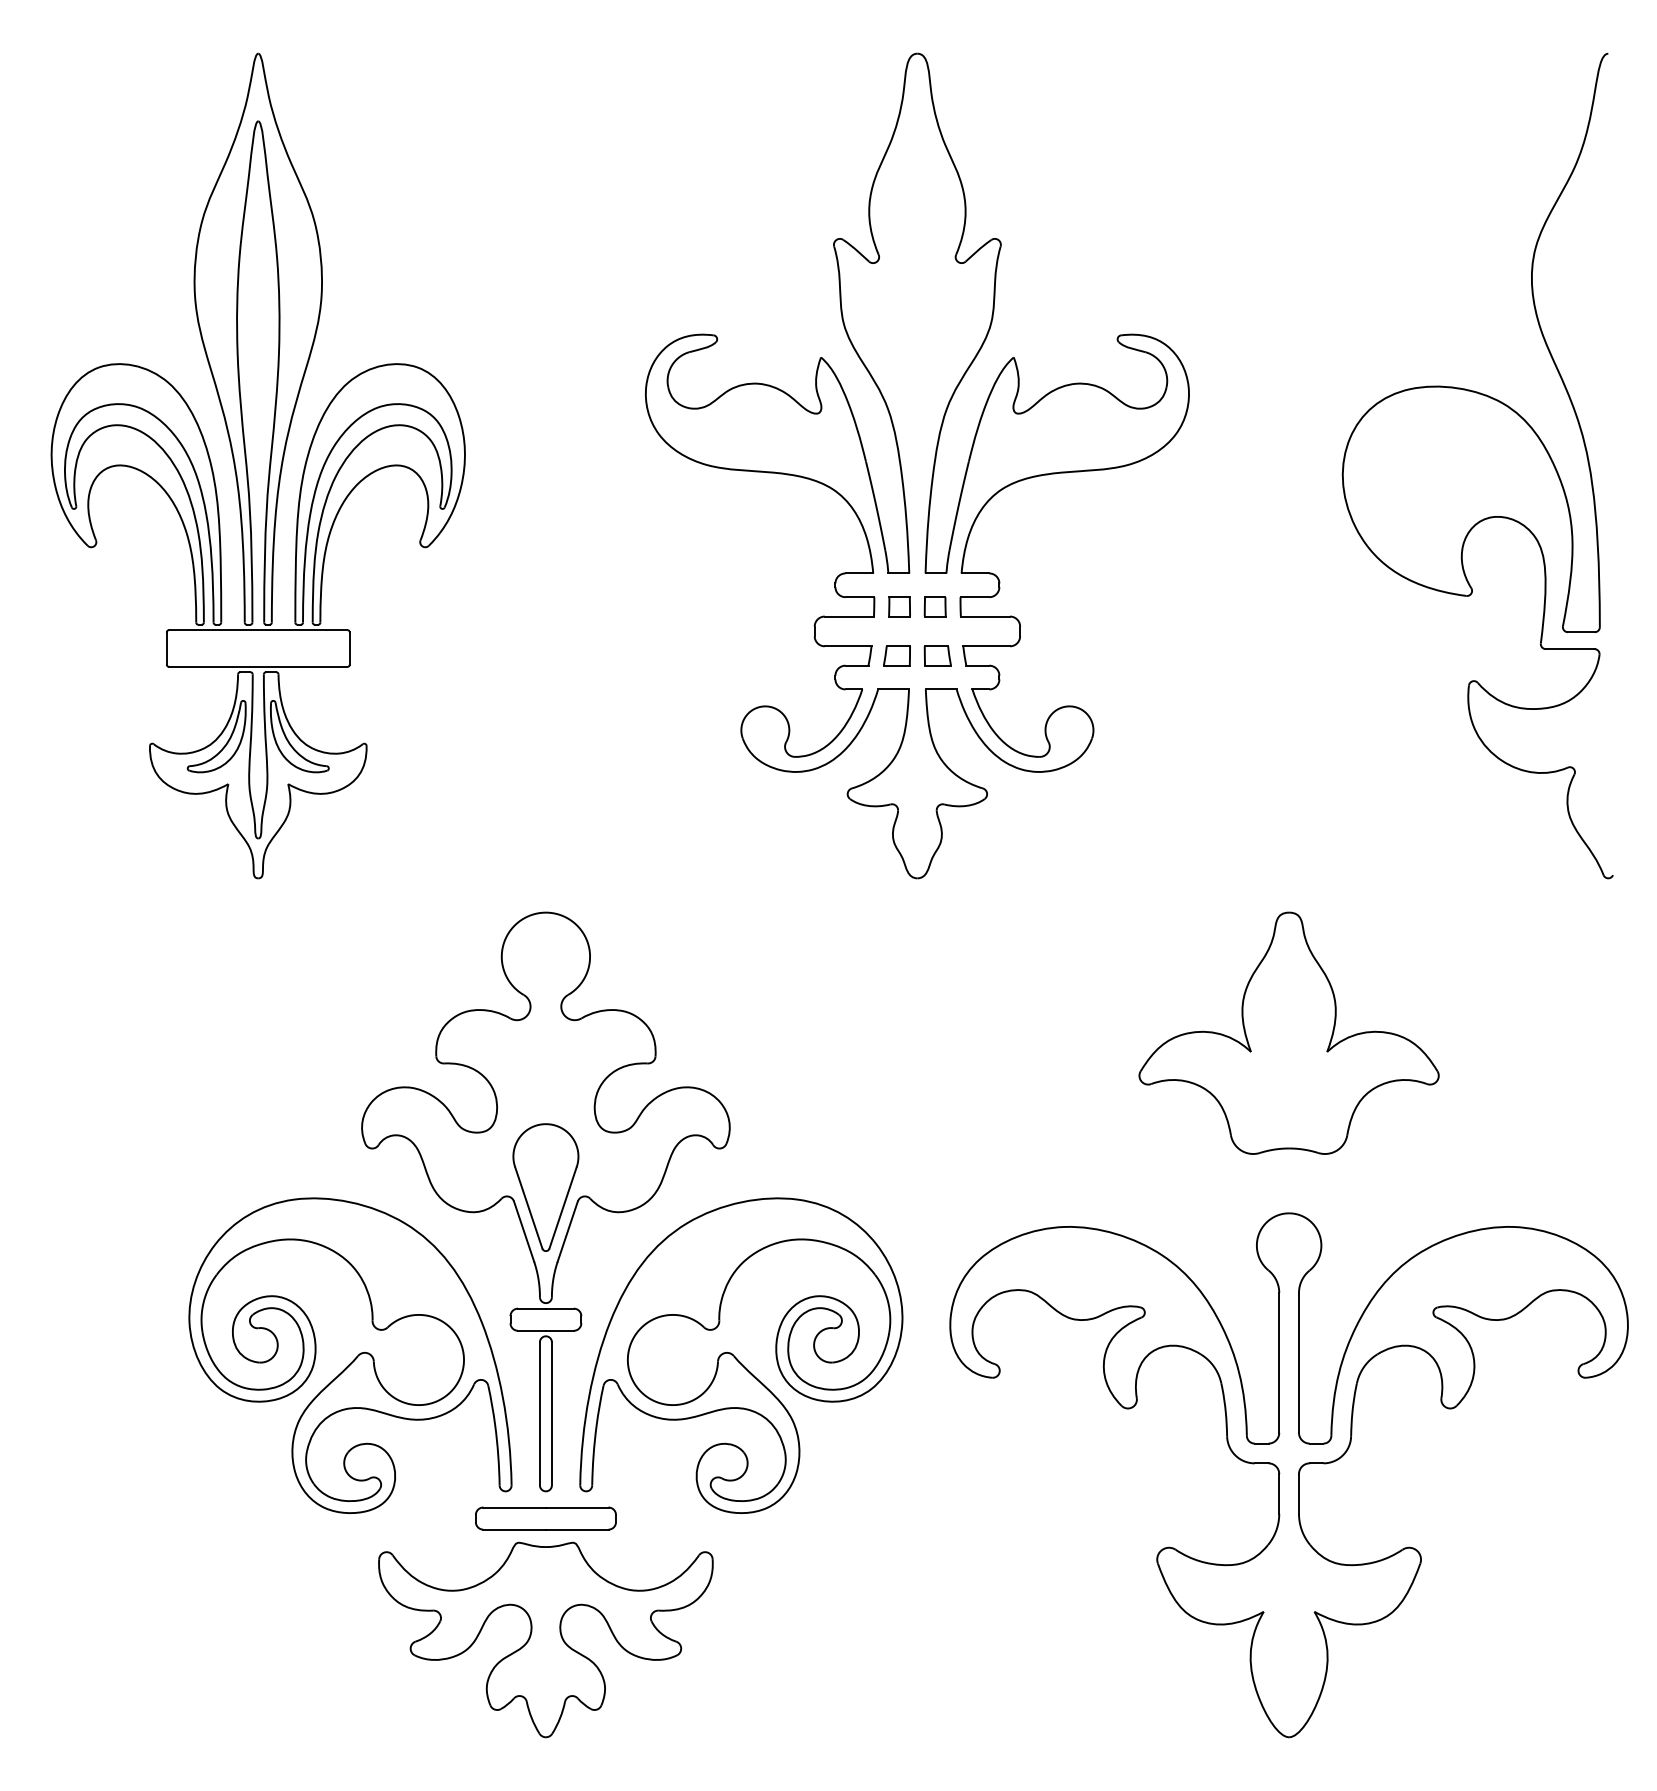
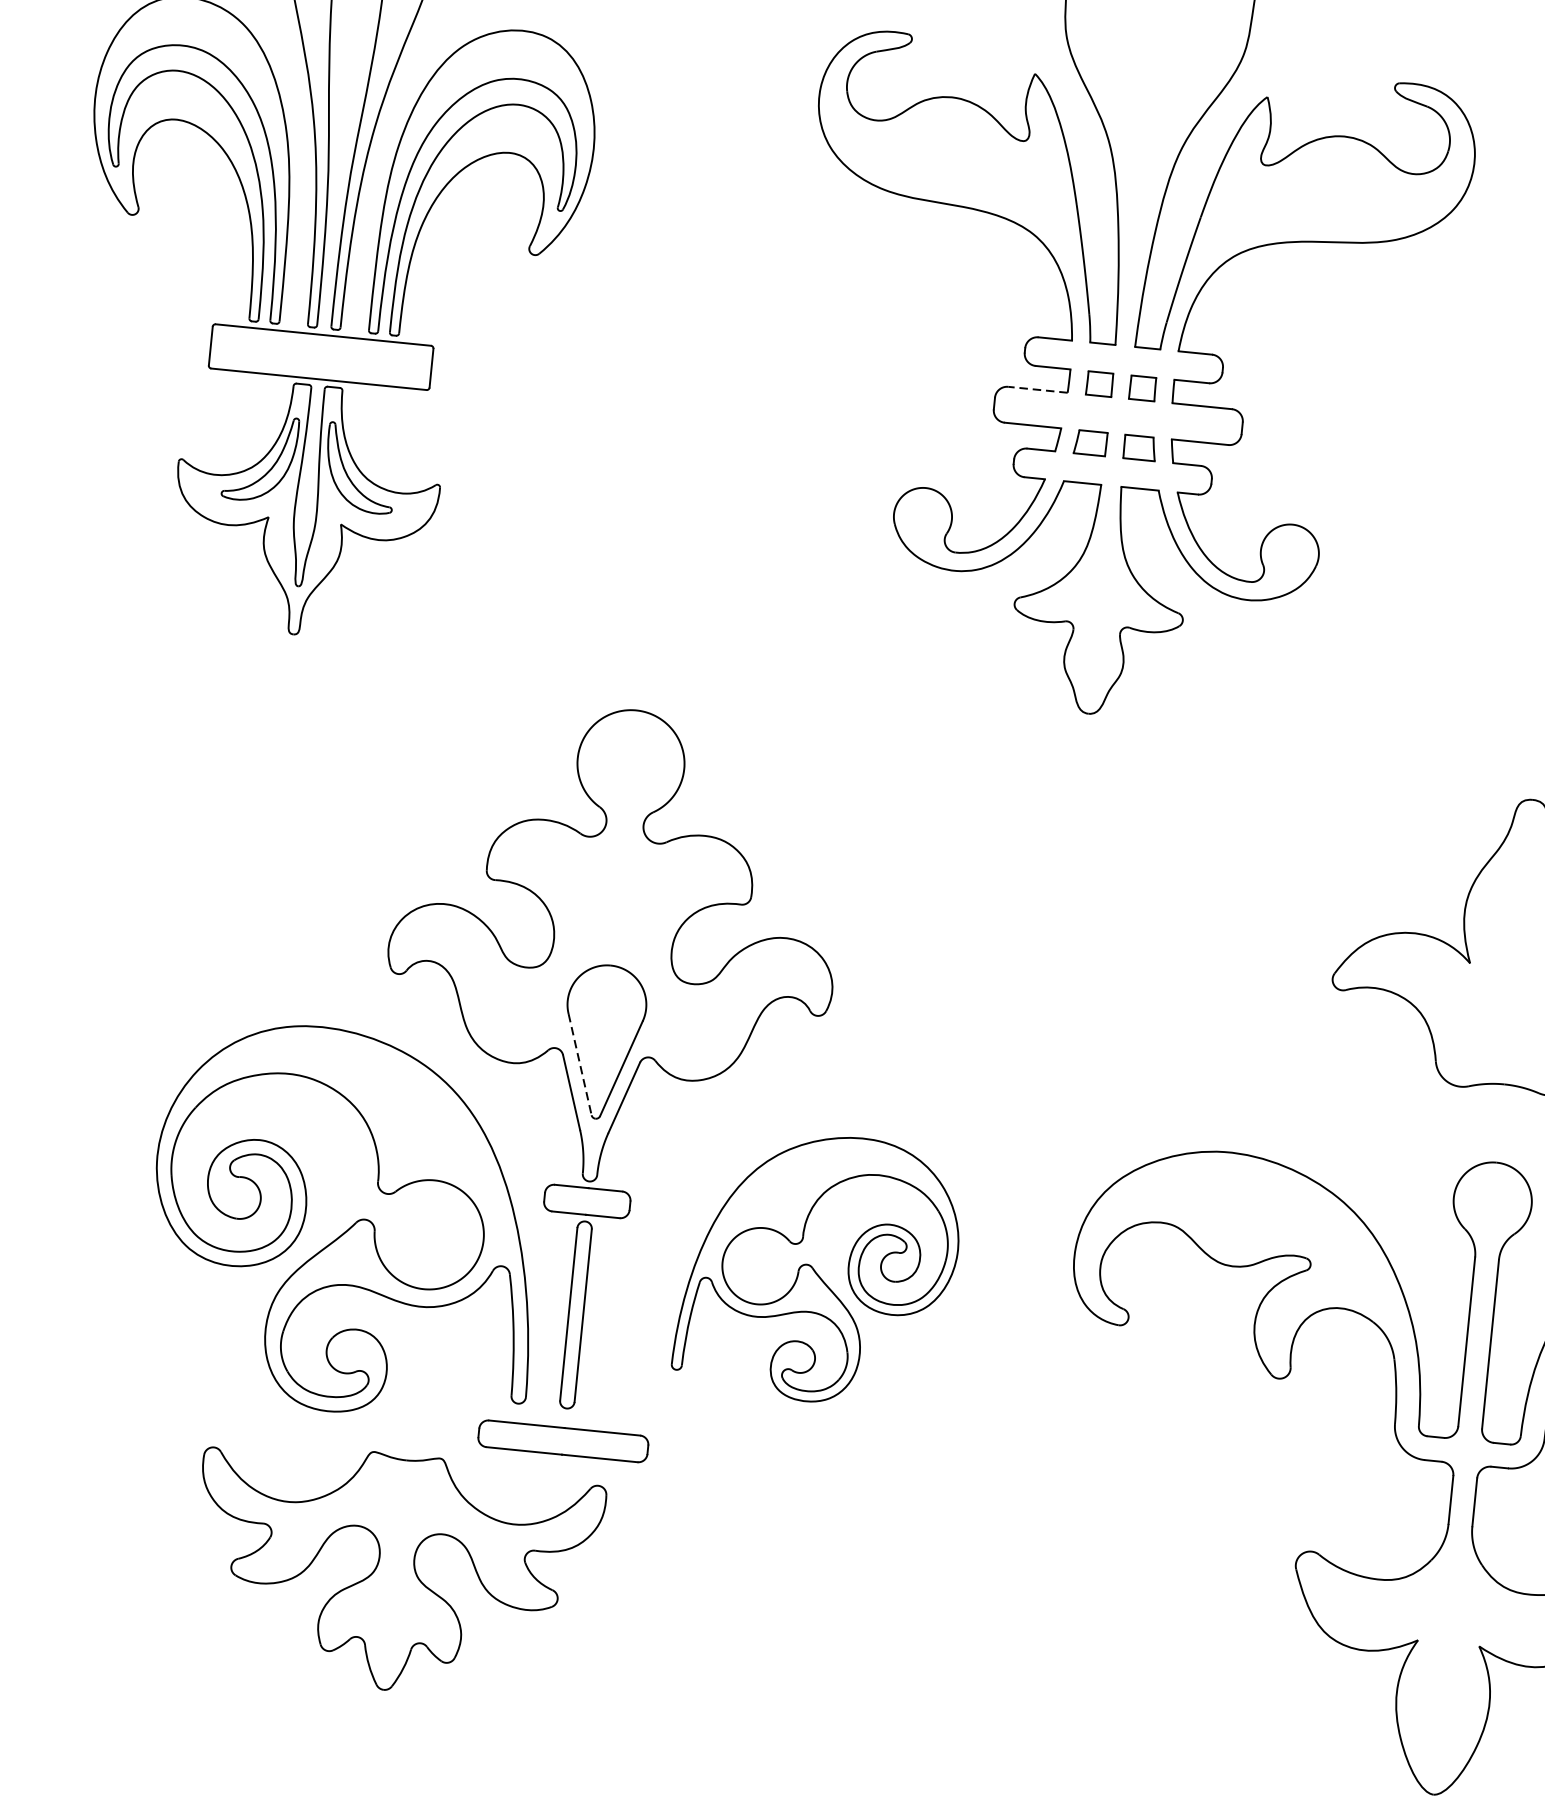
line: (849, 616) -> (1038, 389), solid -> dashed
line: (528, 1207) -> (579, 1064), solid -> dashed
part: (741, 1355) -> (818, 1268), size x0.7
part: (545, 1639) -> (395, 1571), moved

